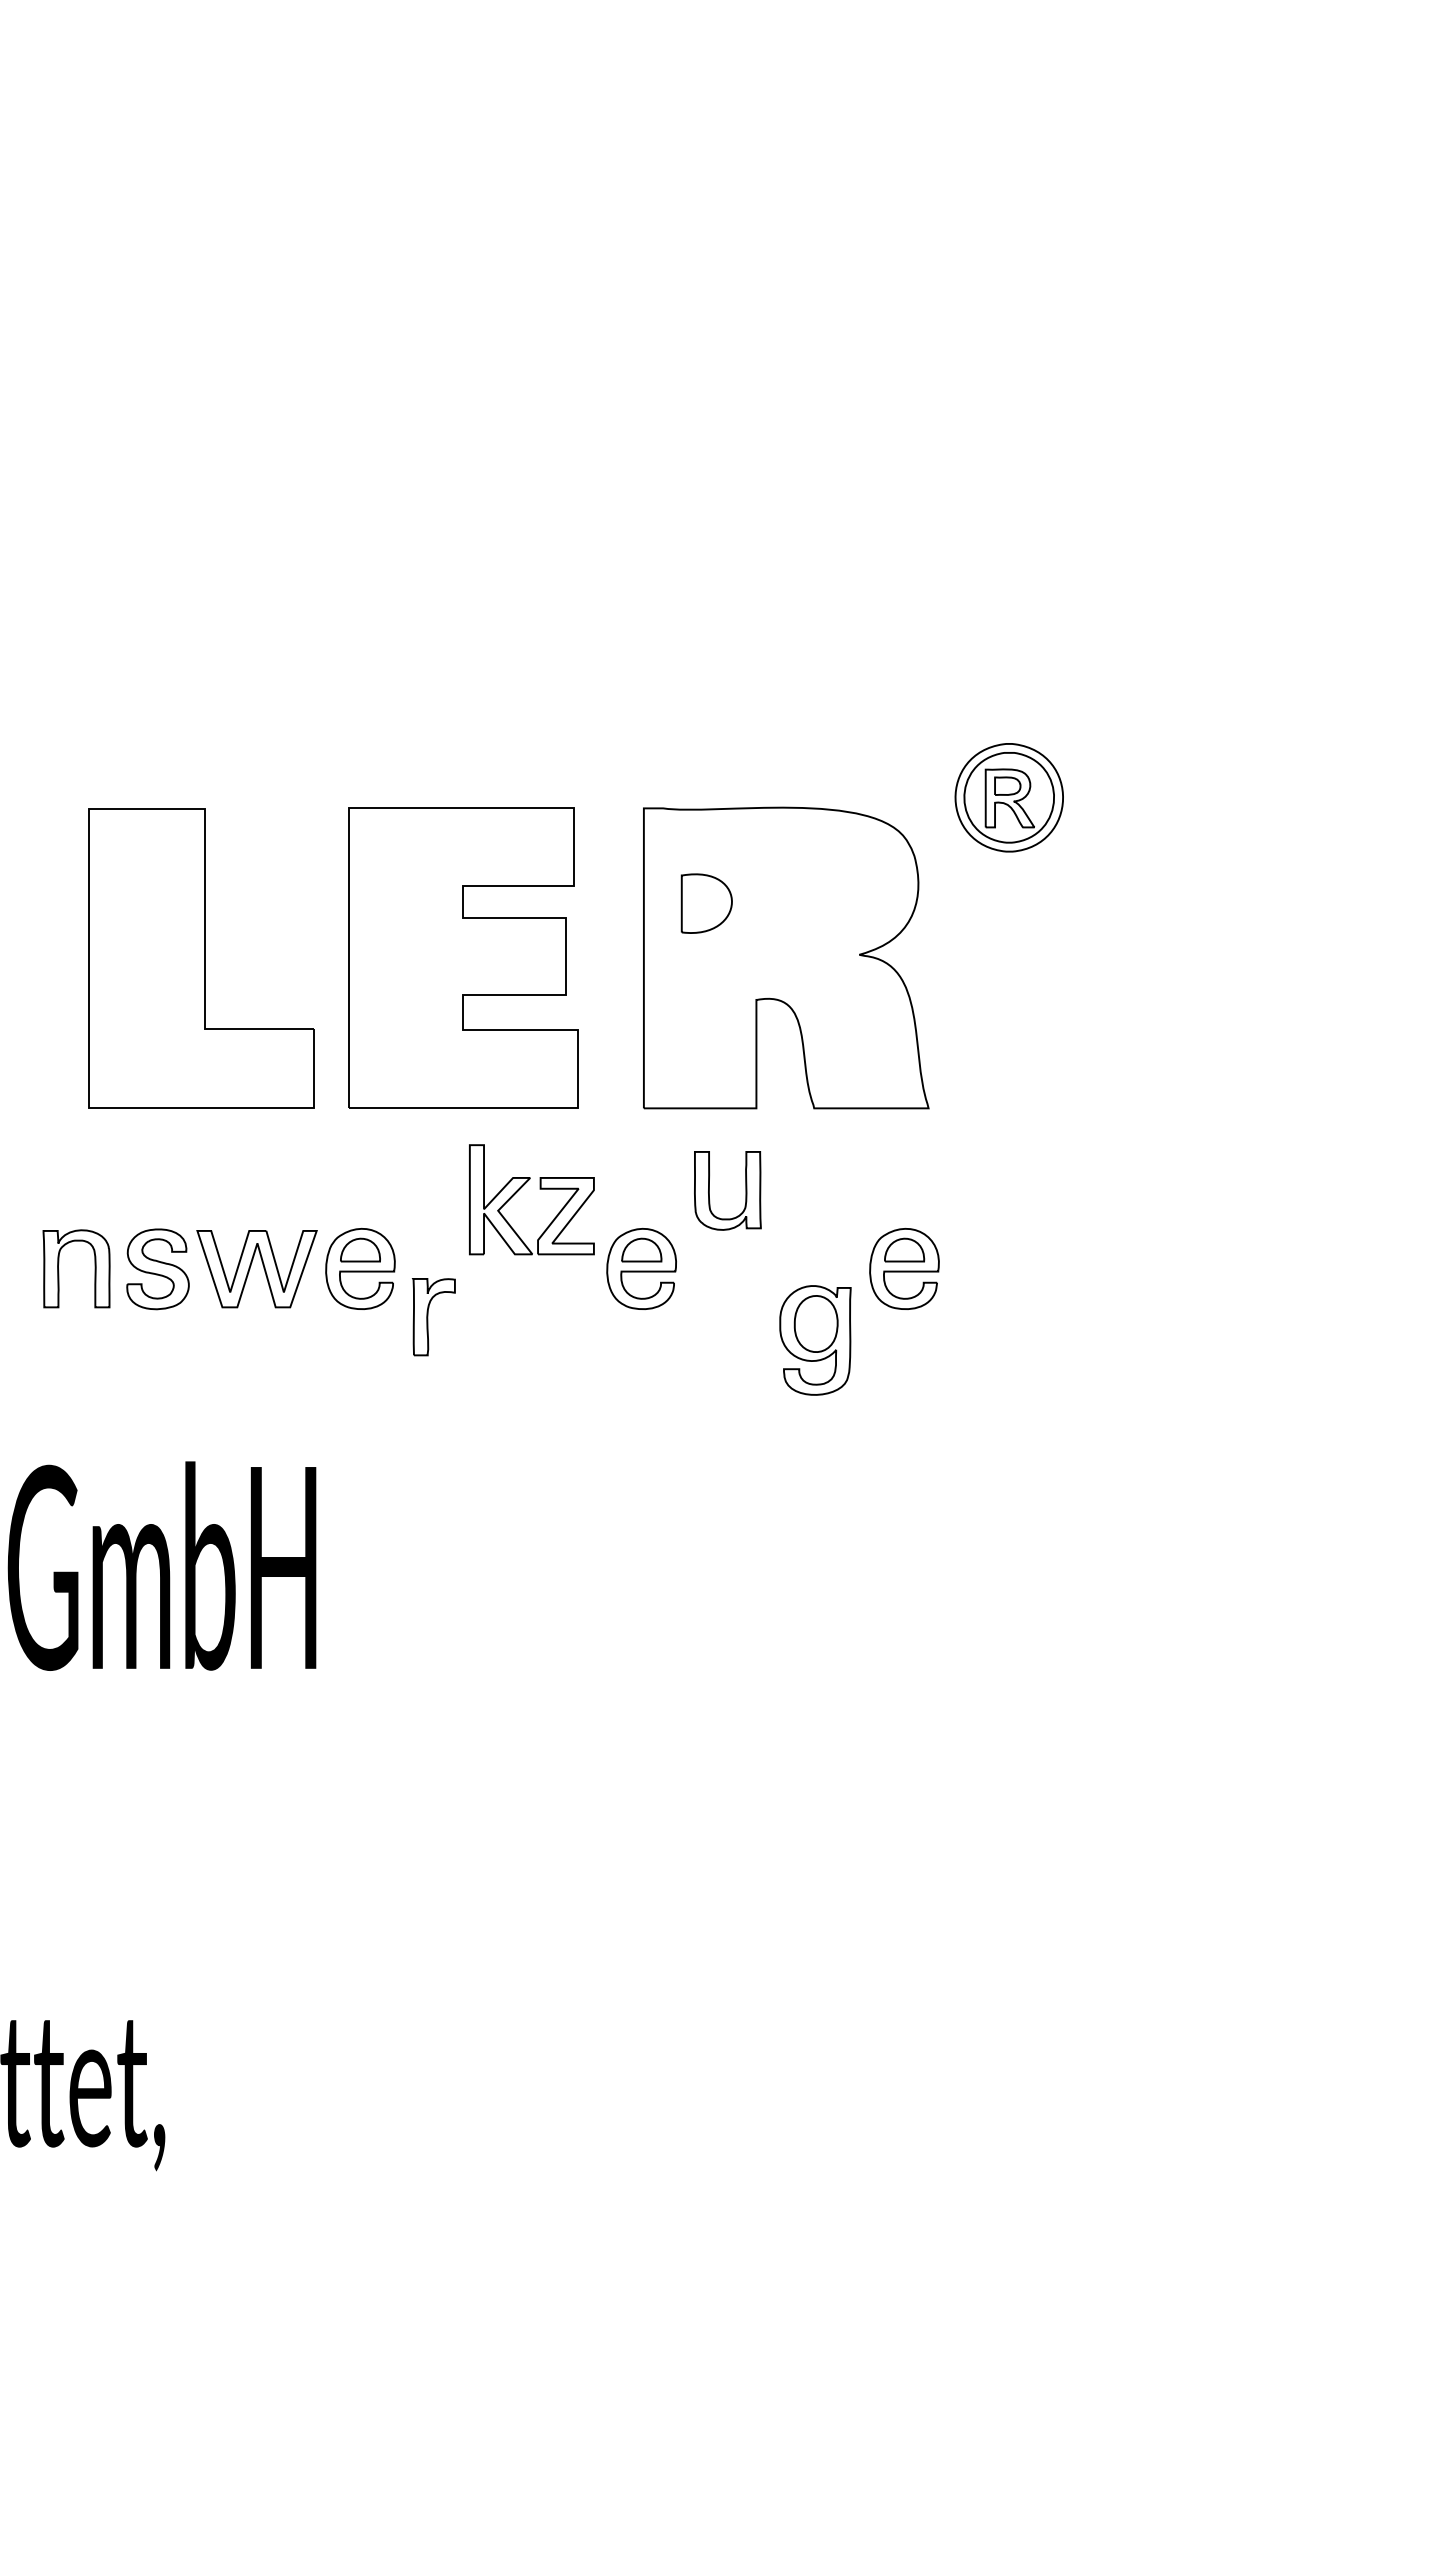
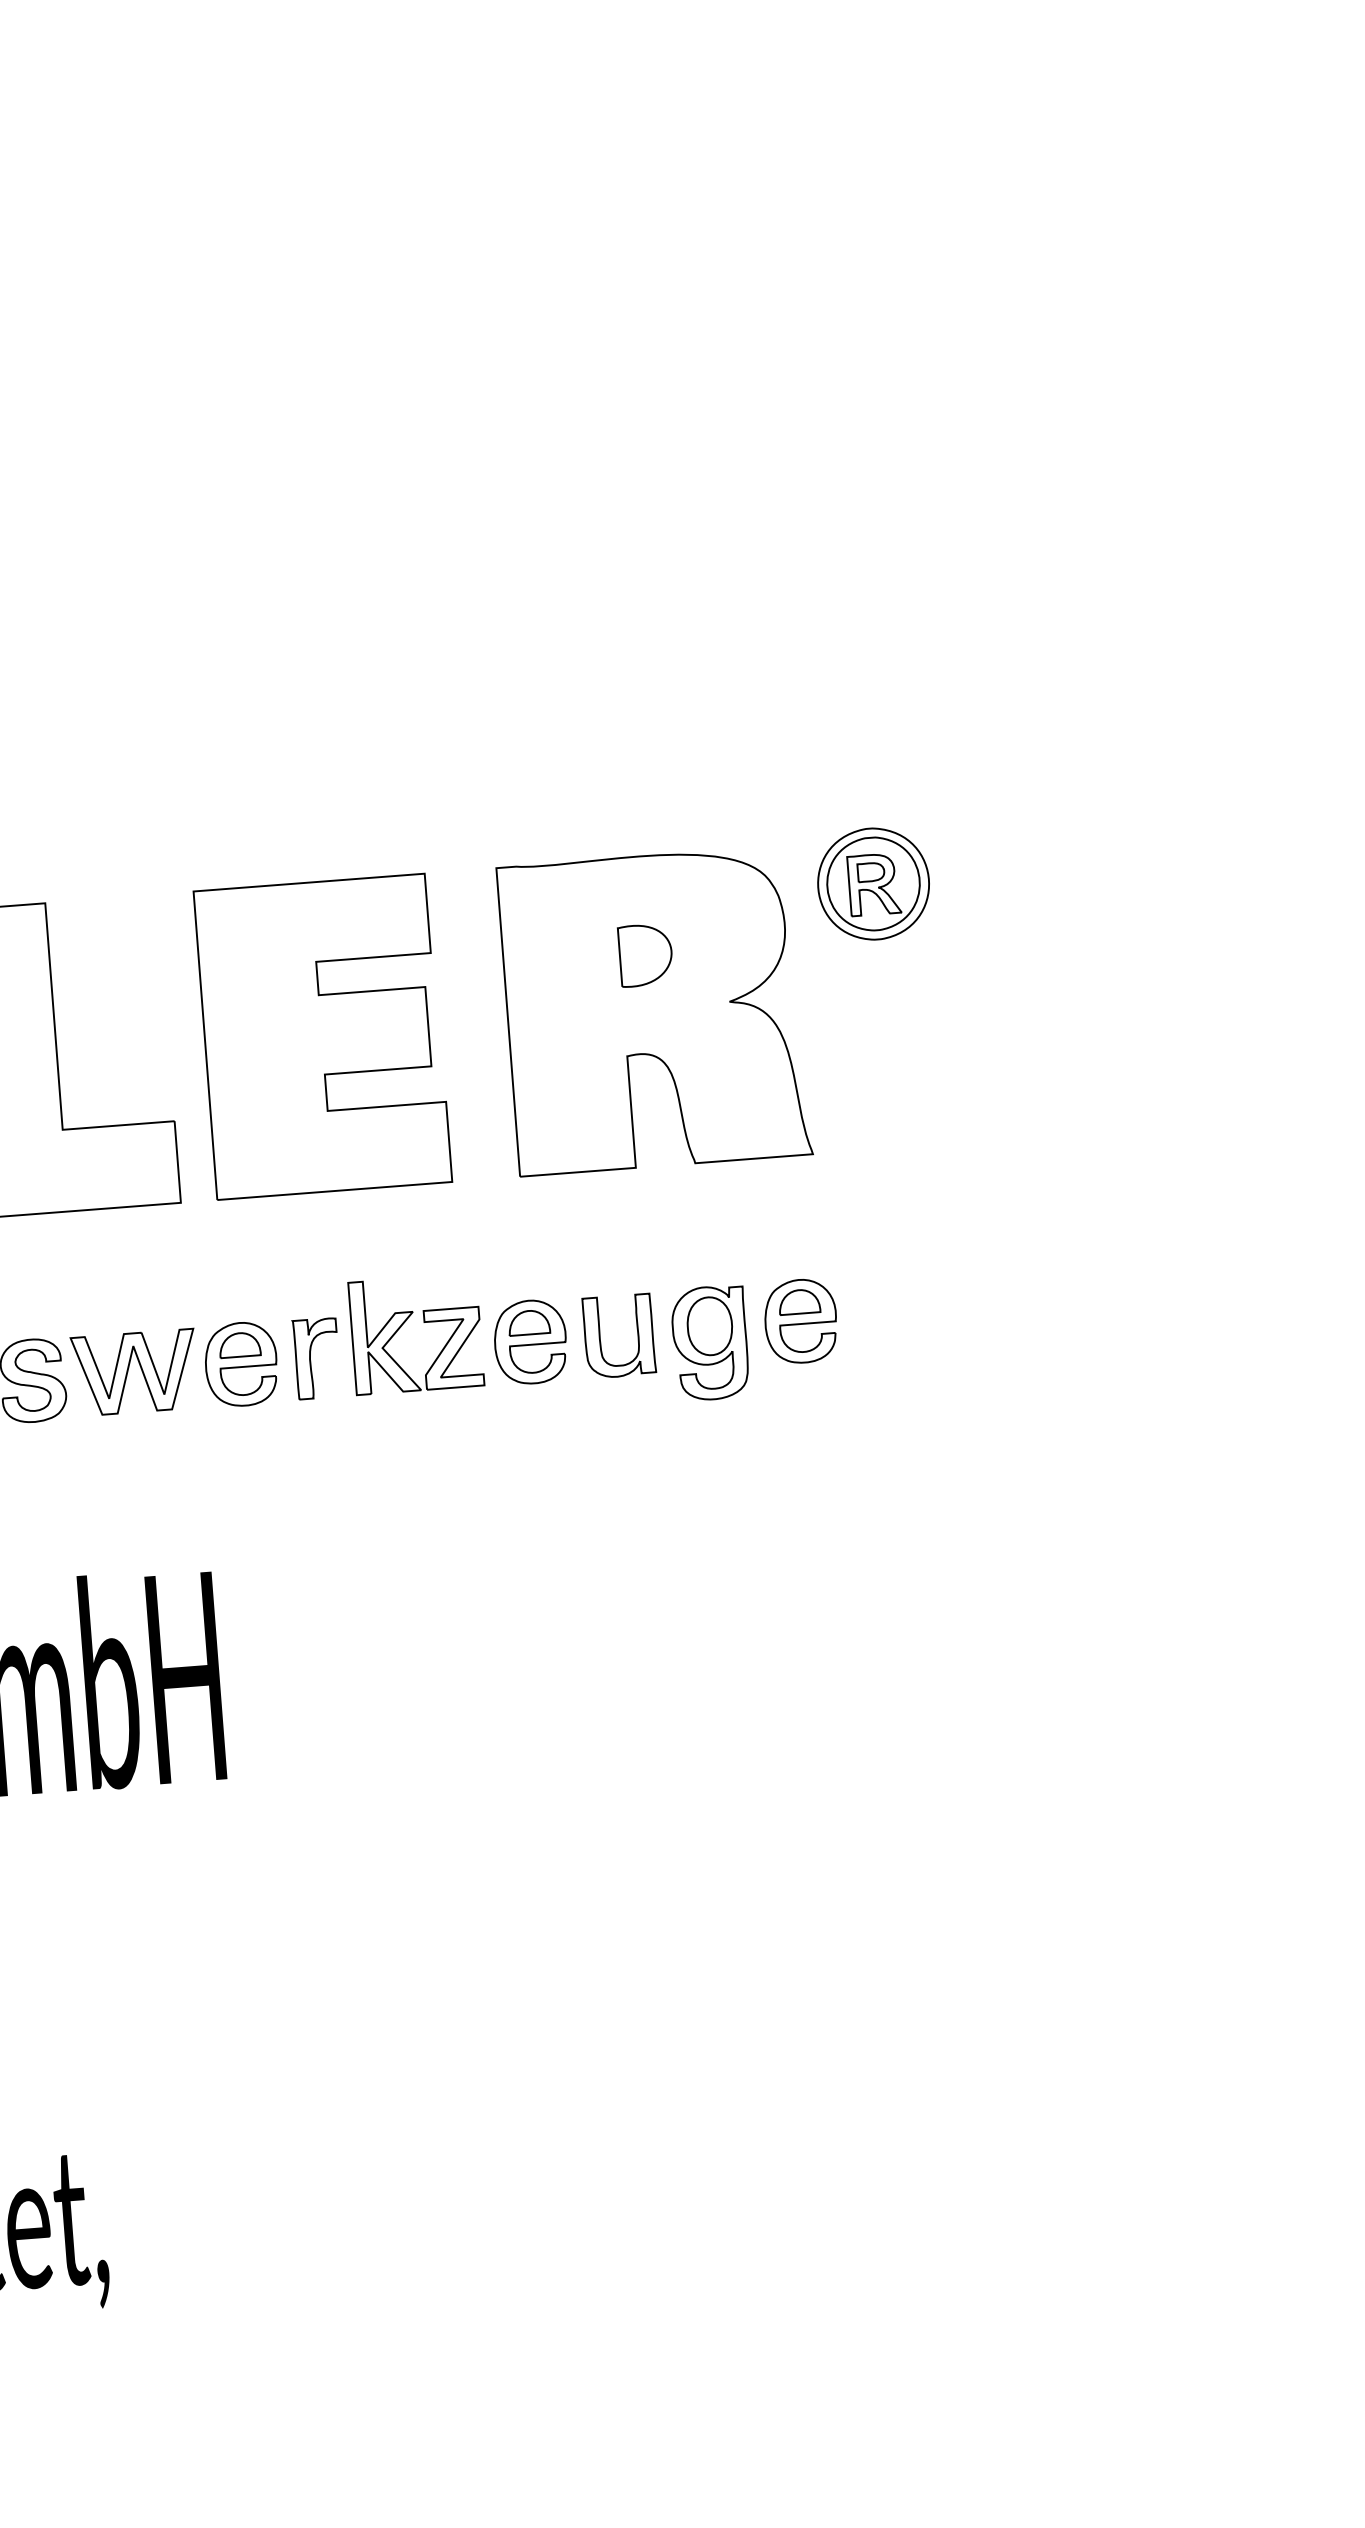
part: (1008, 797) -> (872, 883), moved
part: (706, 903) -> (645, 955), moved
part: (539, 1189) -> (423, 1322), moved
part: (709, 1190) -> (600, 1337), moved
part: (433, 1317) -> (316, 1359), moved
part: (815, 1340) -> (710, 1343), moved

